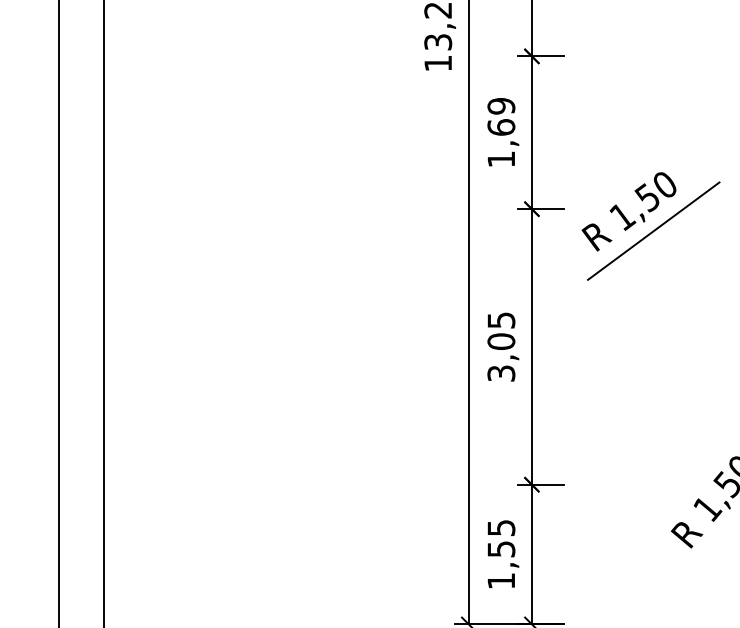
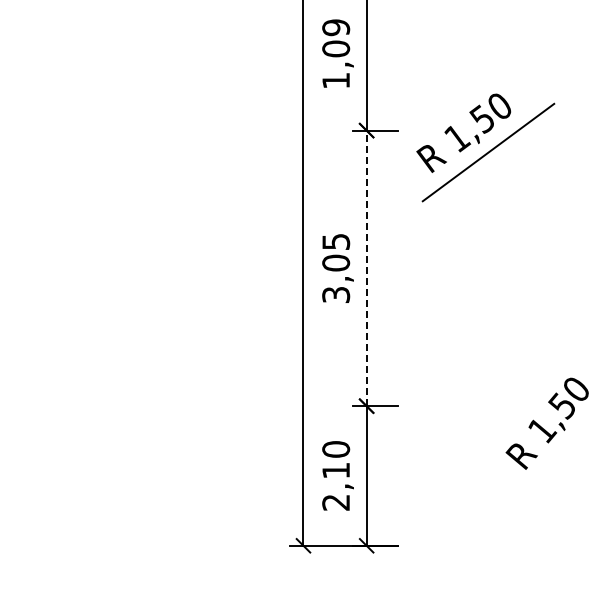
text: (501, 127) -> (336, 48), 1,69 -> 1,09
line: (531, 346) -> (366, 267), solid -> dashed
text: (501, 554) -> (336, 475), 1,55 -> 2,10

